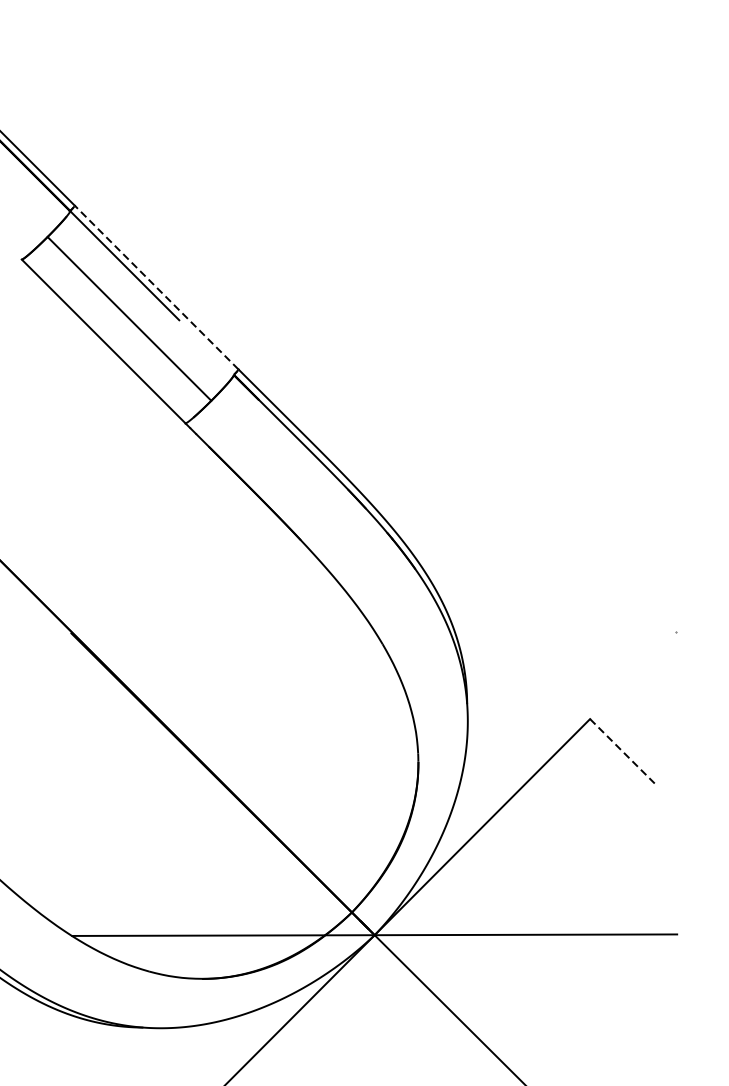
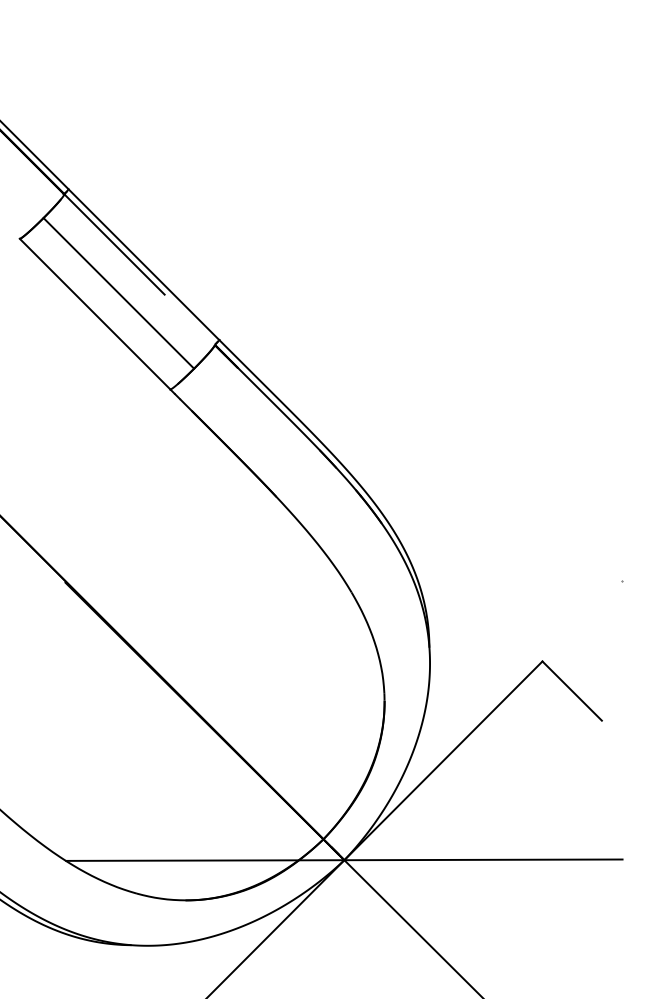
line: (156, 287) -> (143, 264), dashed -> solid
line: (622, 751) -> (572, 691), dashed -> solid

